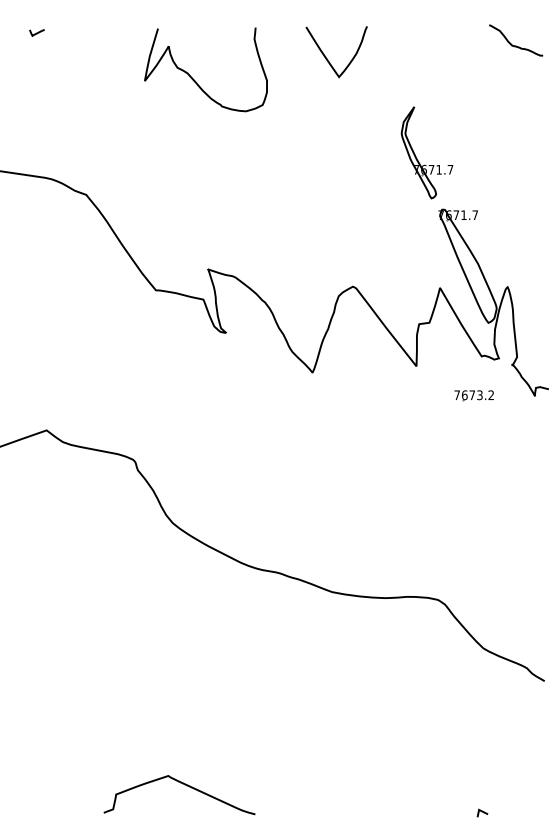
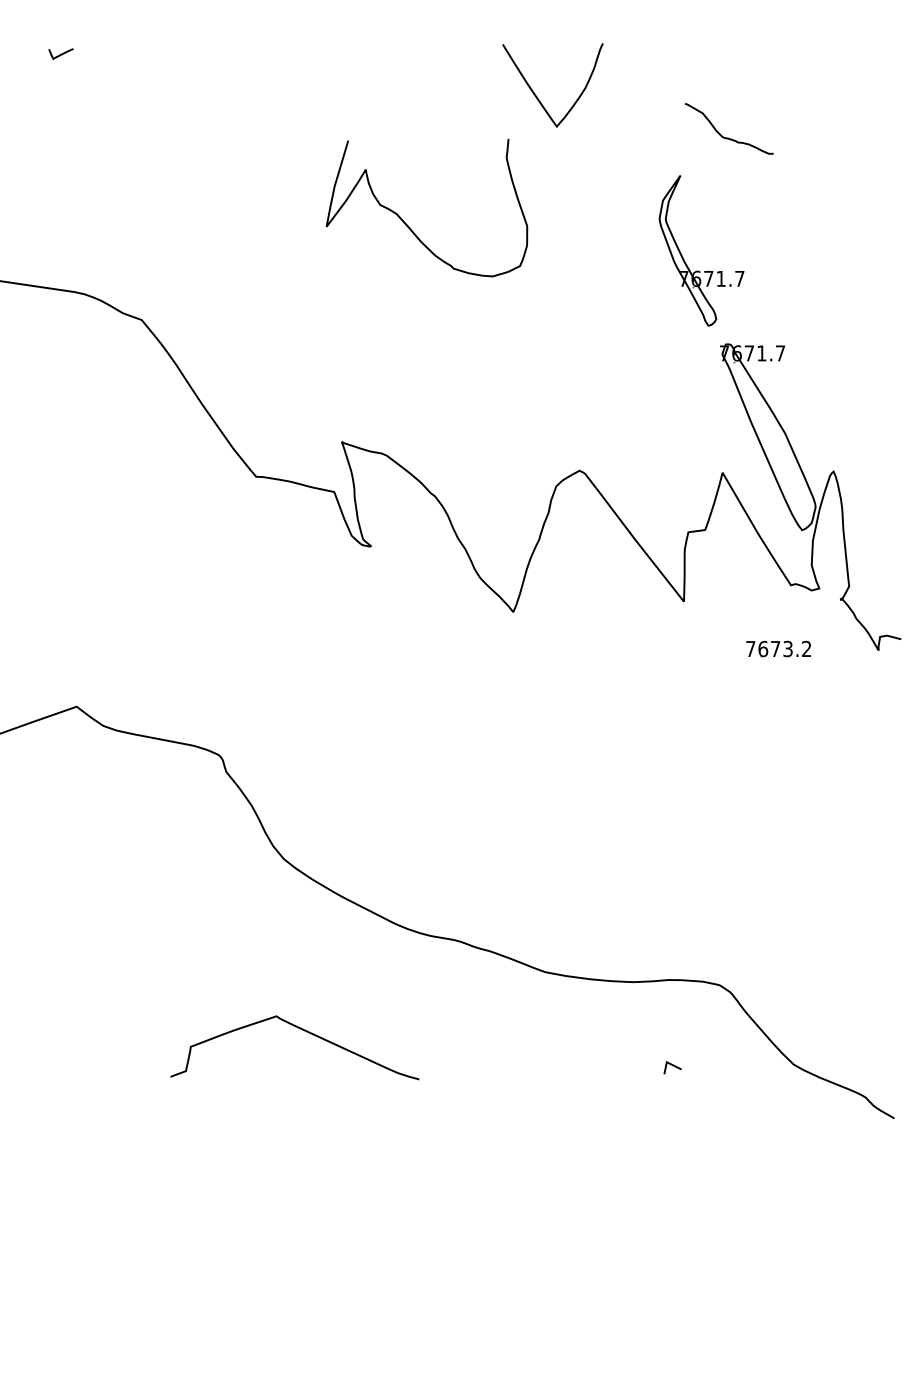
curve: (516, 45) -> (729, 137), moved
curve: (194, 79) -> (408, 224), moved
curve: (184, 785) -> (303, 1031), moved
line: (482, 812) -> (672, 1066), moved

